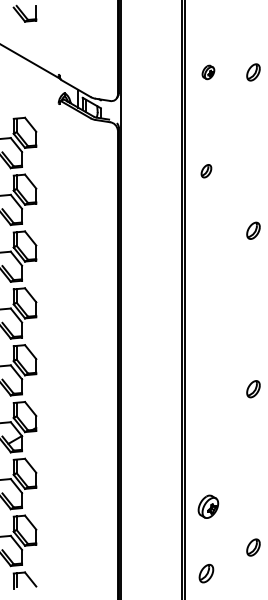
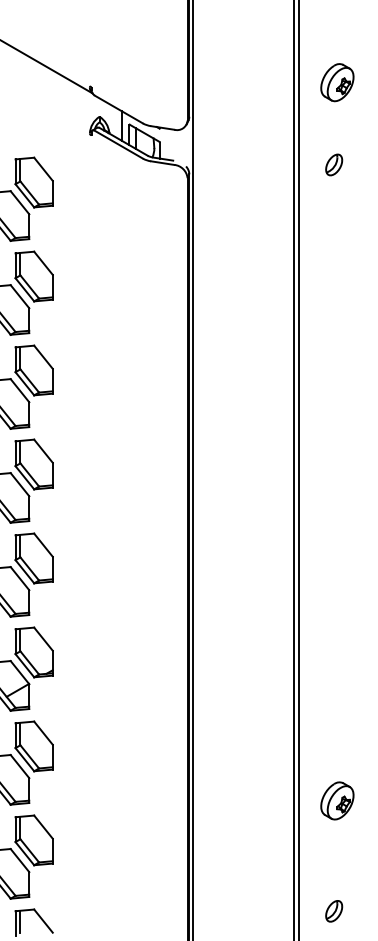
part: (208, 72) -> (337, 82), size x1.67
part: (206, 171) -> (334, 165), moved
part: (206, 573) -> (334, 911), size x0.71

